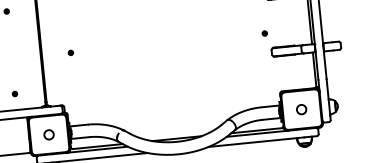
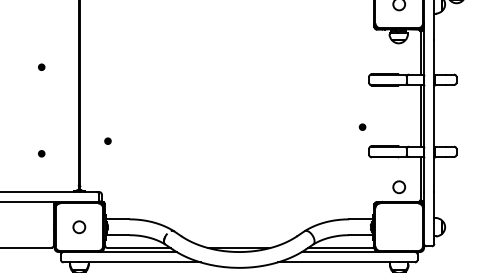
part: (70, 52) -> (107, 140), moved
part: (14, 93) -> (41, 153), moved
circle: (301, 109) -> (399, 187), moved

